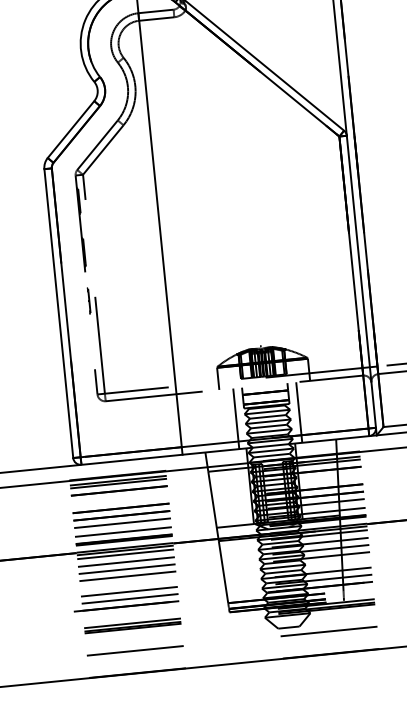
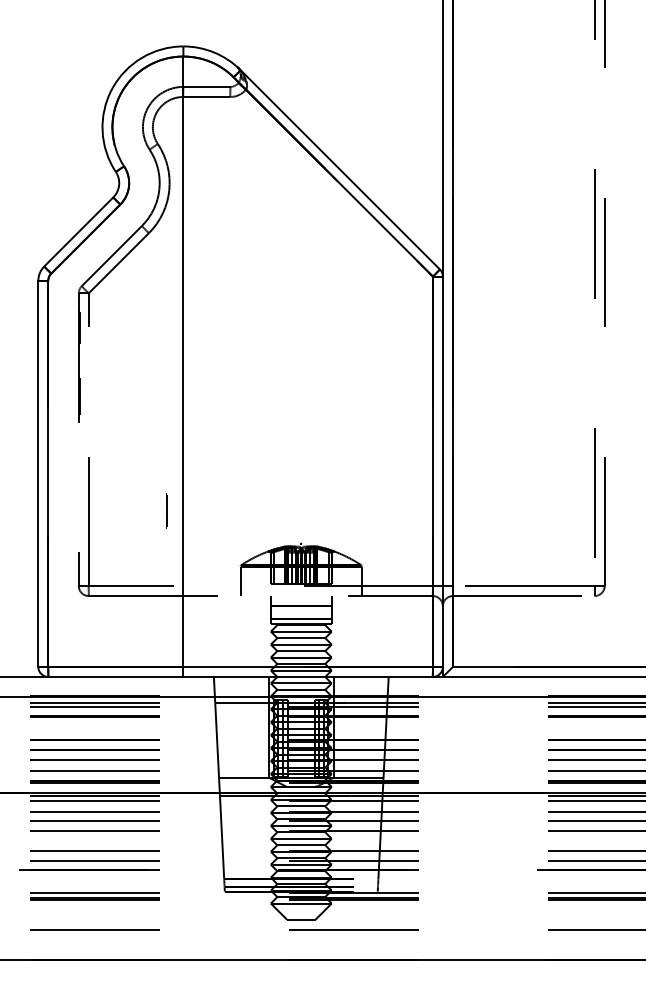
line: (88, 300) -> (166, 510), moved
line: (299, 412) -> (343, 636), removed
line: (236, 418) -> (259, 636), removed

